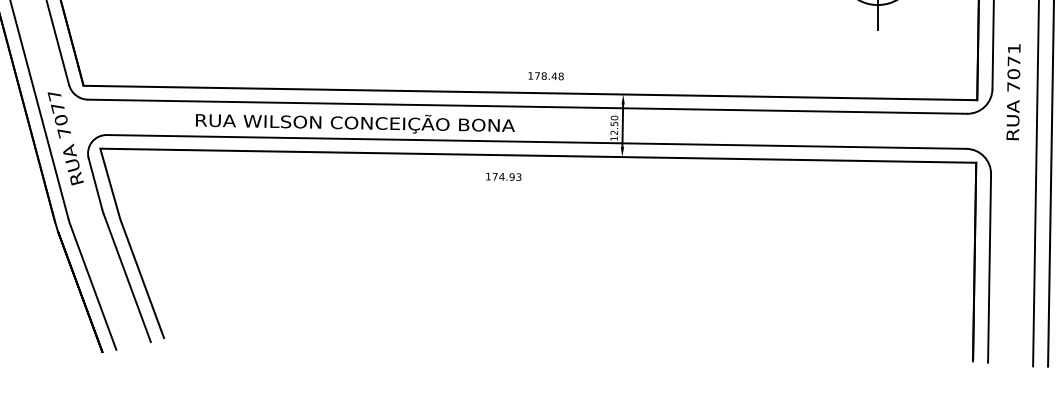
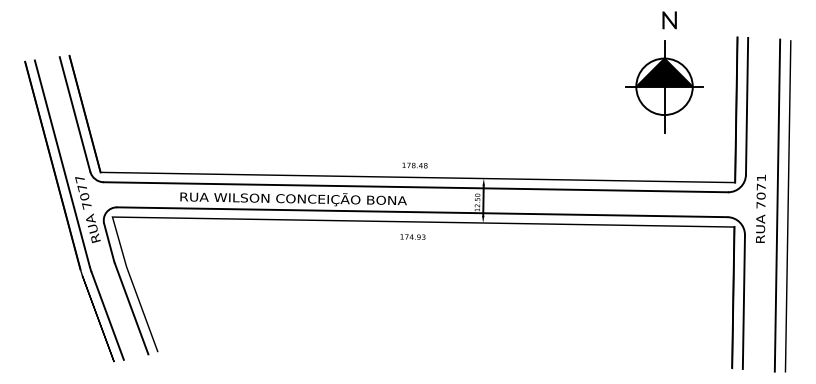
text: (545, 76) -> (414, 165), moved
text: (1012, 91) -> (760, 208), moved
text: (503, 176) -> (412, 236), moved

